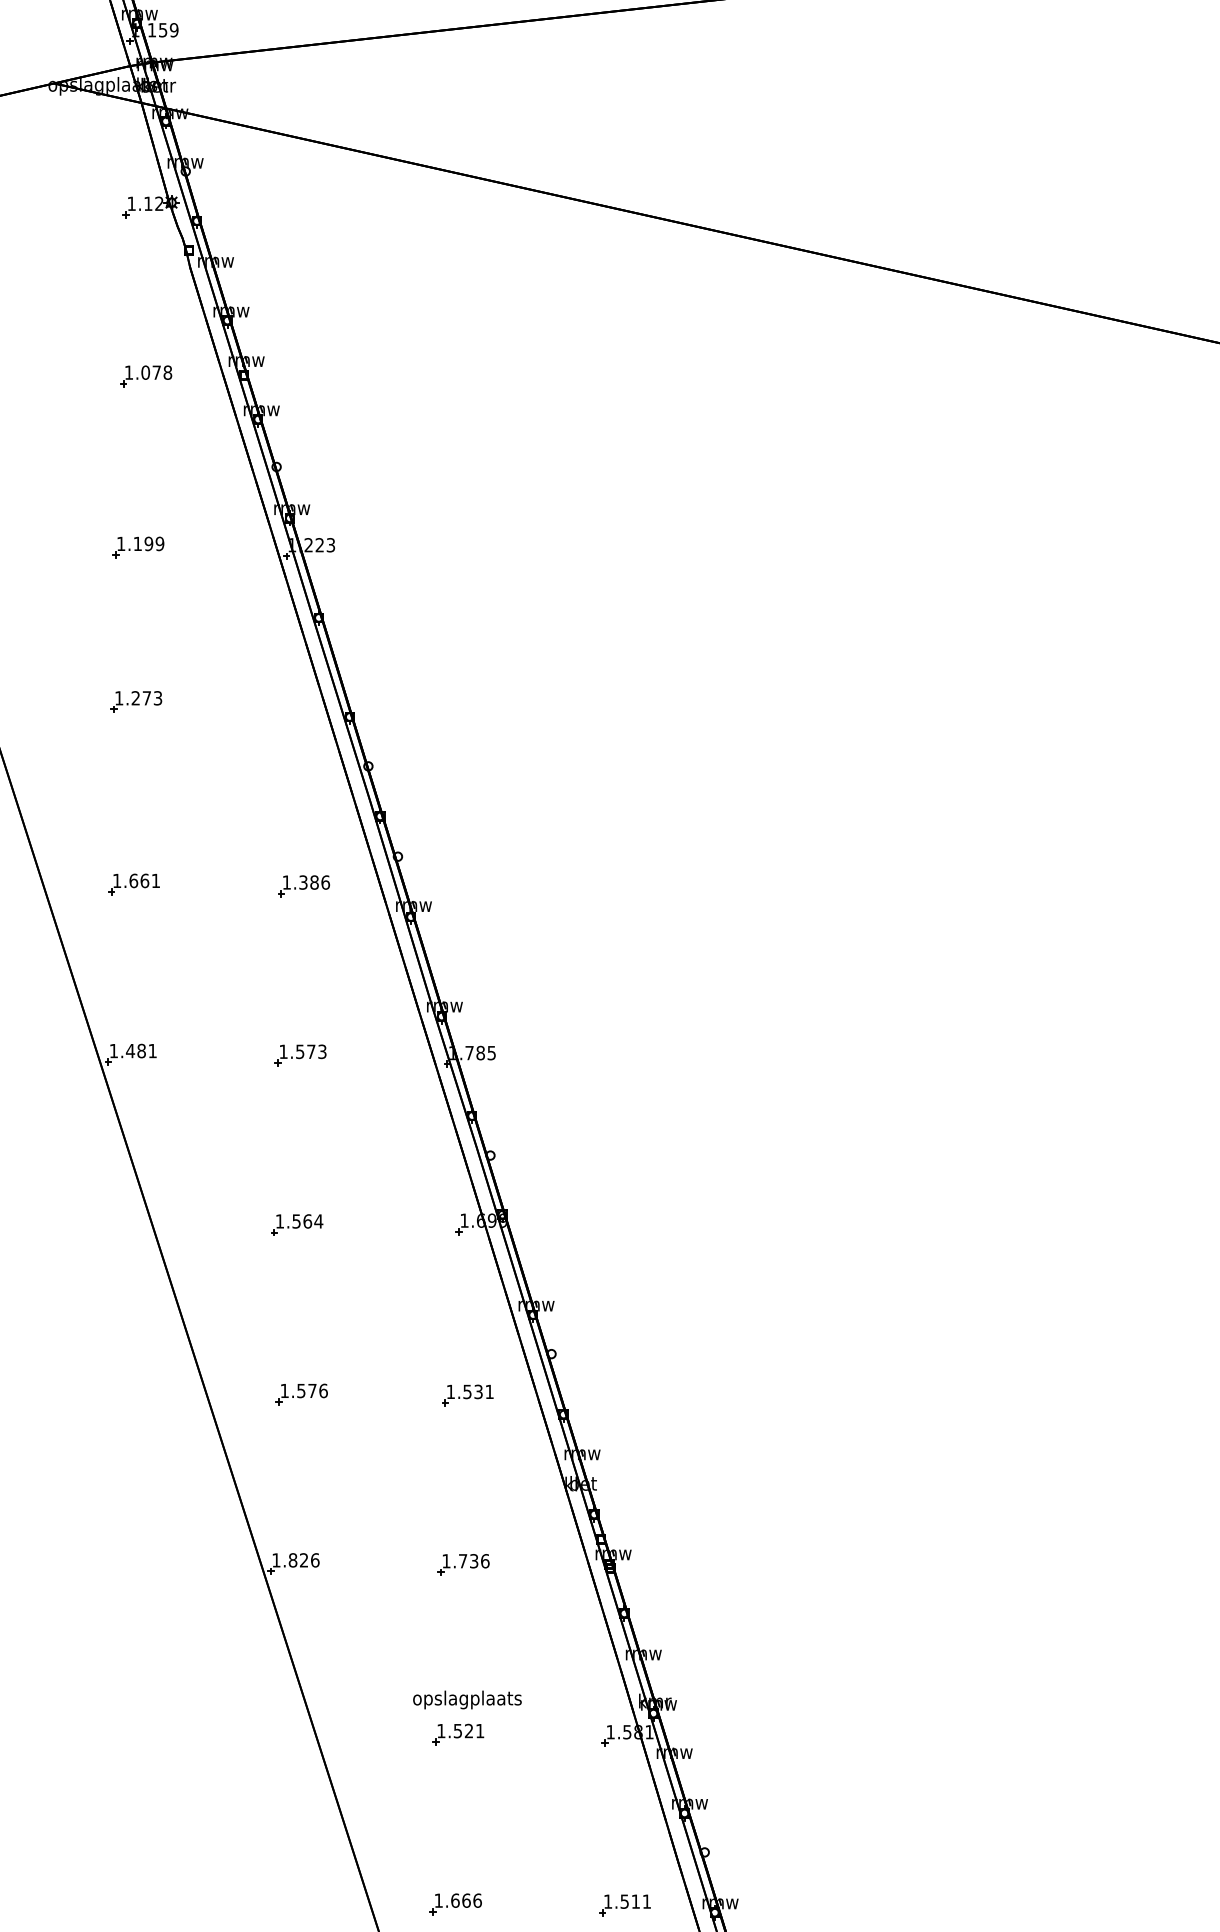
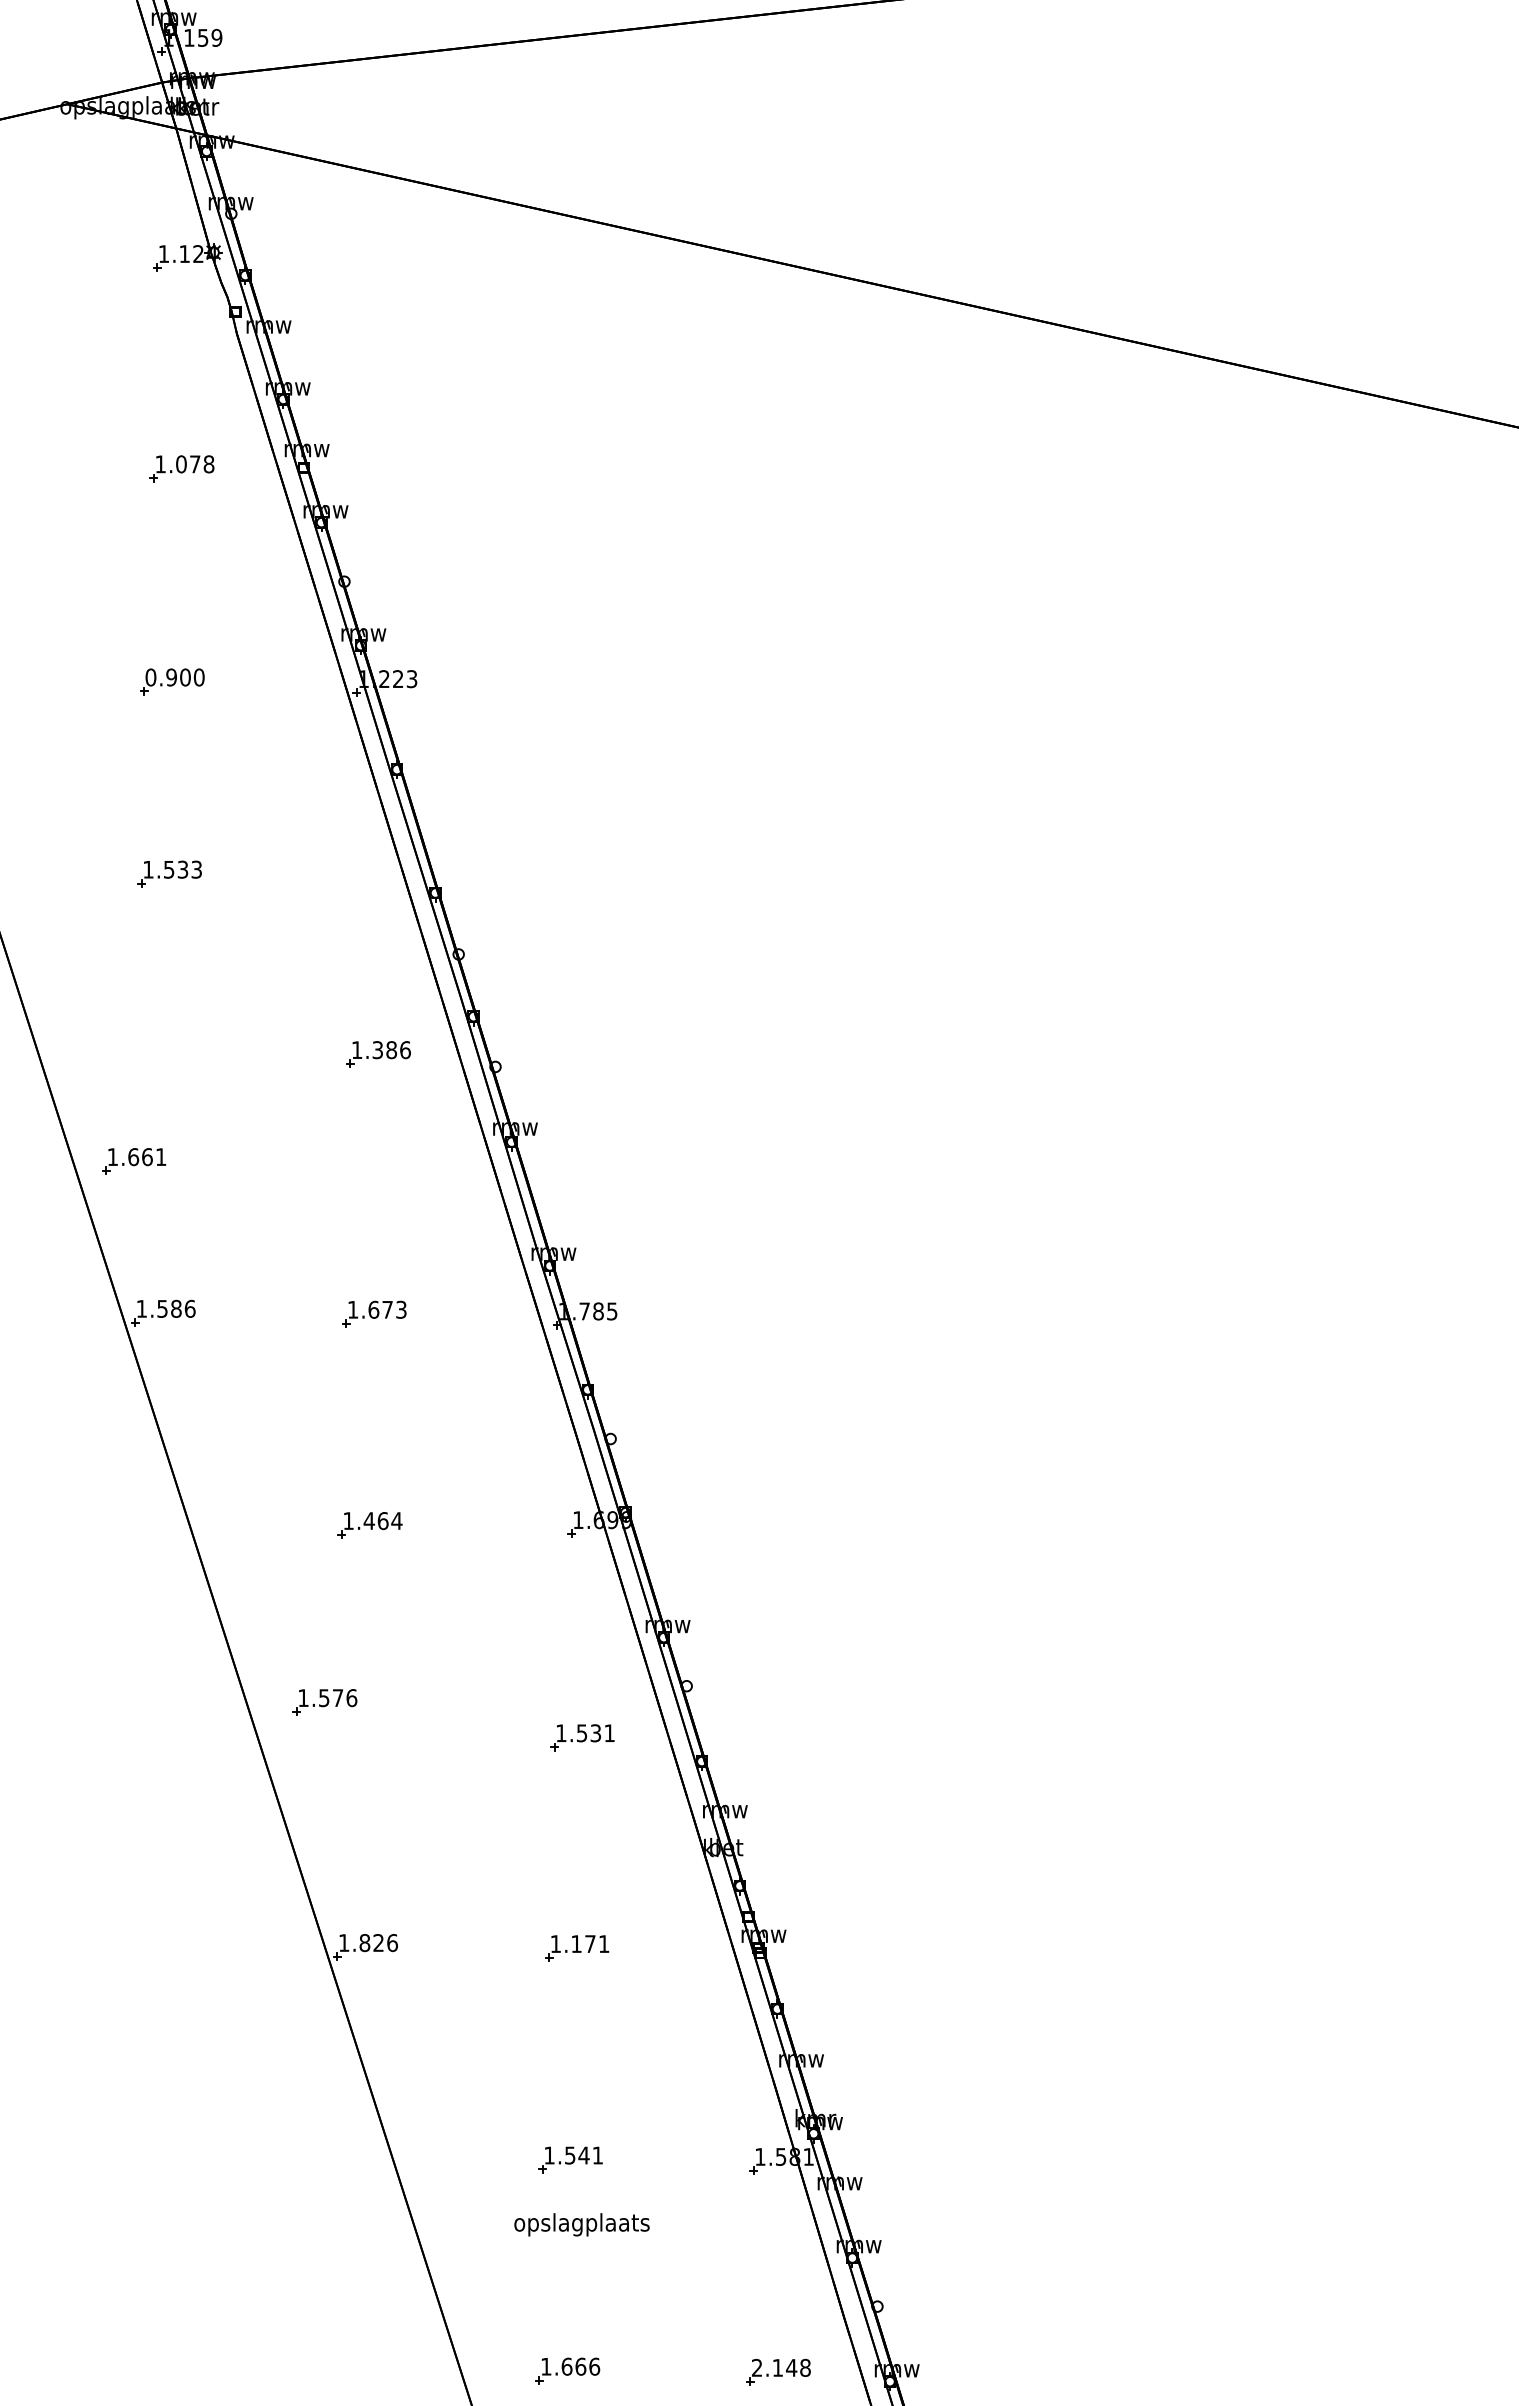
text: (140, 543) -> (174, 677), 1.199 -> 0.900
text: (141, 698) -> (176, 869), 1.273 -> 1.533
part: (134, 884) -> (134, 1161), moved
part: (303, 886) -> (378, 1054), moved
text: (140, 1050) -> (175, 1308), 1.481 -> 1.586
text: (299, 1051) -> (373, 1309), 1.573 -> 1.673
text: (295, 1221) -> (368, 1521), 1.564 -> 1.464
part: (301, 1394) -> (324, 1702), moved
text: (474, 1561) -> (590, 1944), 1.736 -> 1.171
text: (467, 1699) -> (581, 2224), moved
text: (468, 1731) -> (583, 2155), 1.521 -> 1.541
text: (627, 1901) -> (781, 2367), 1.511 -> 2.148

